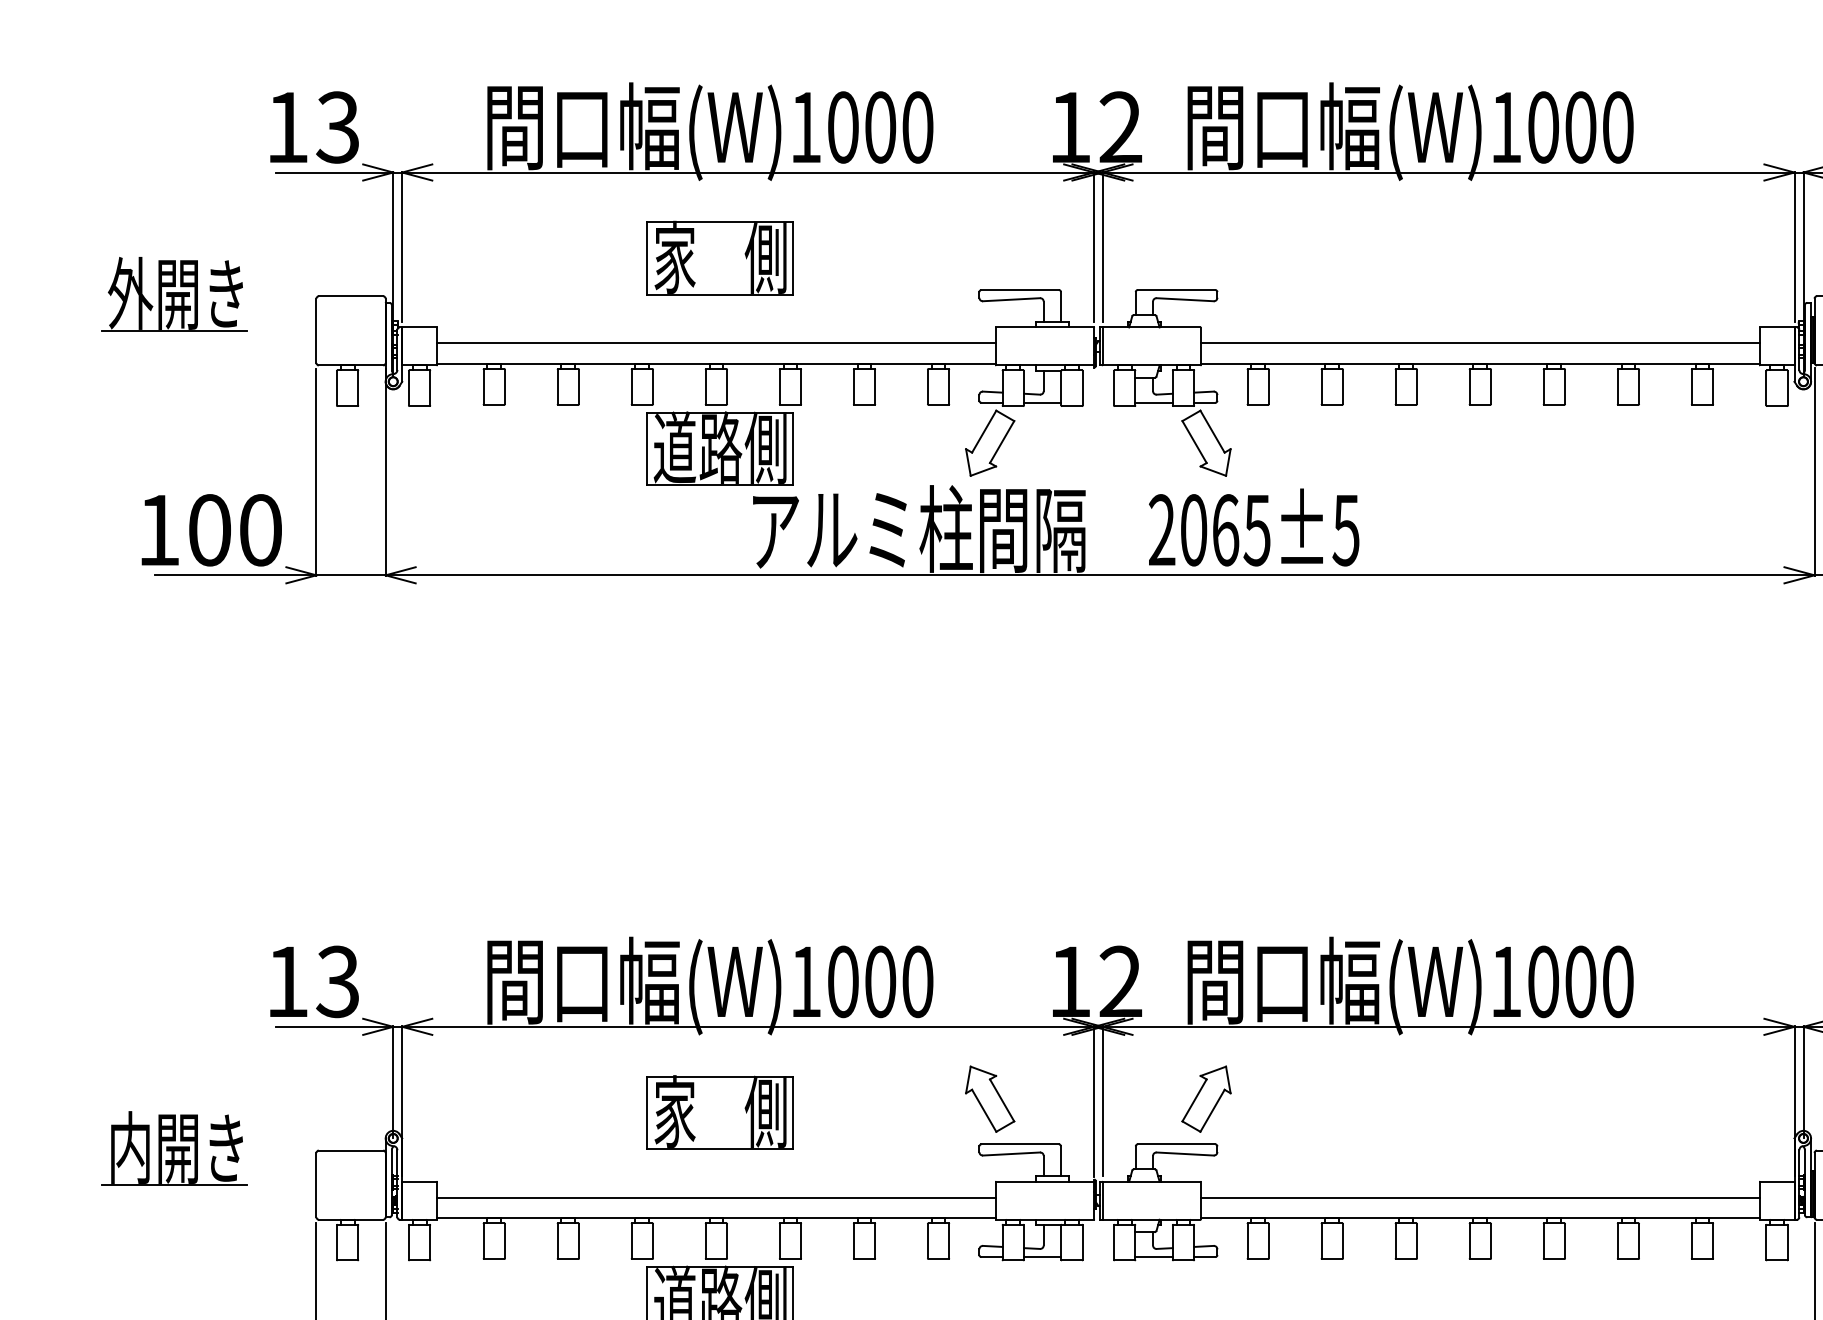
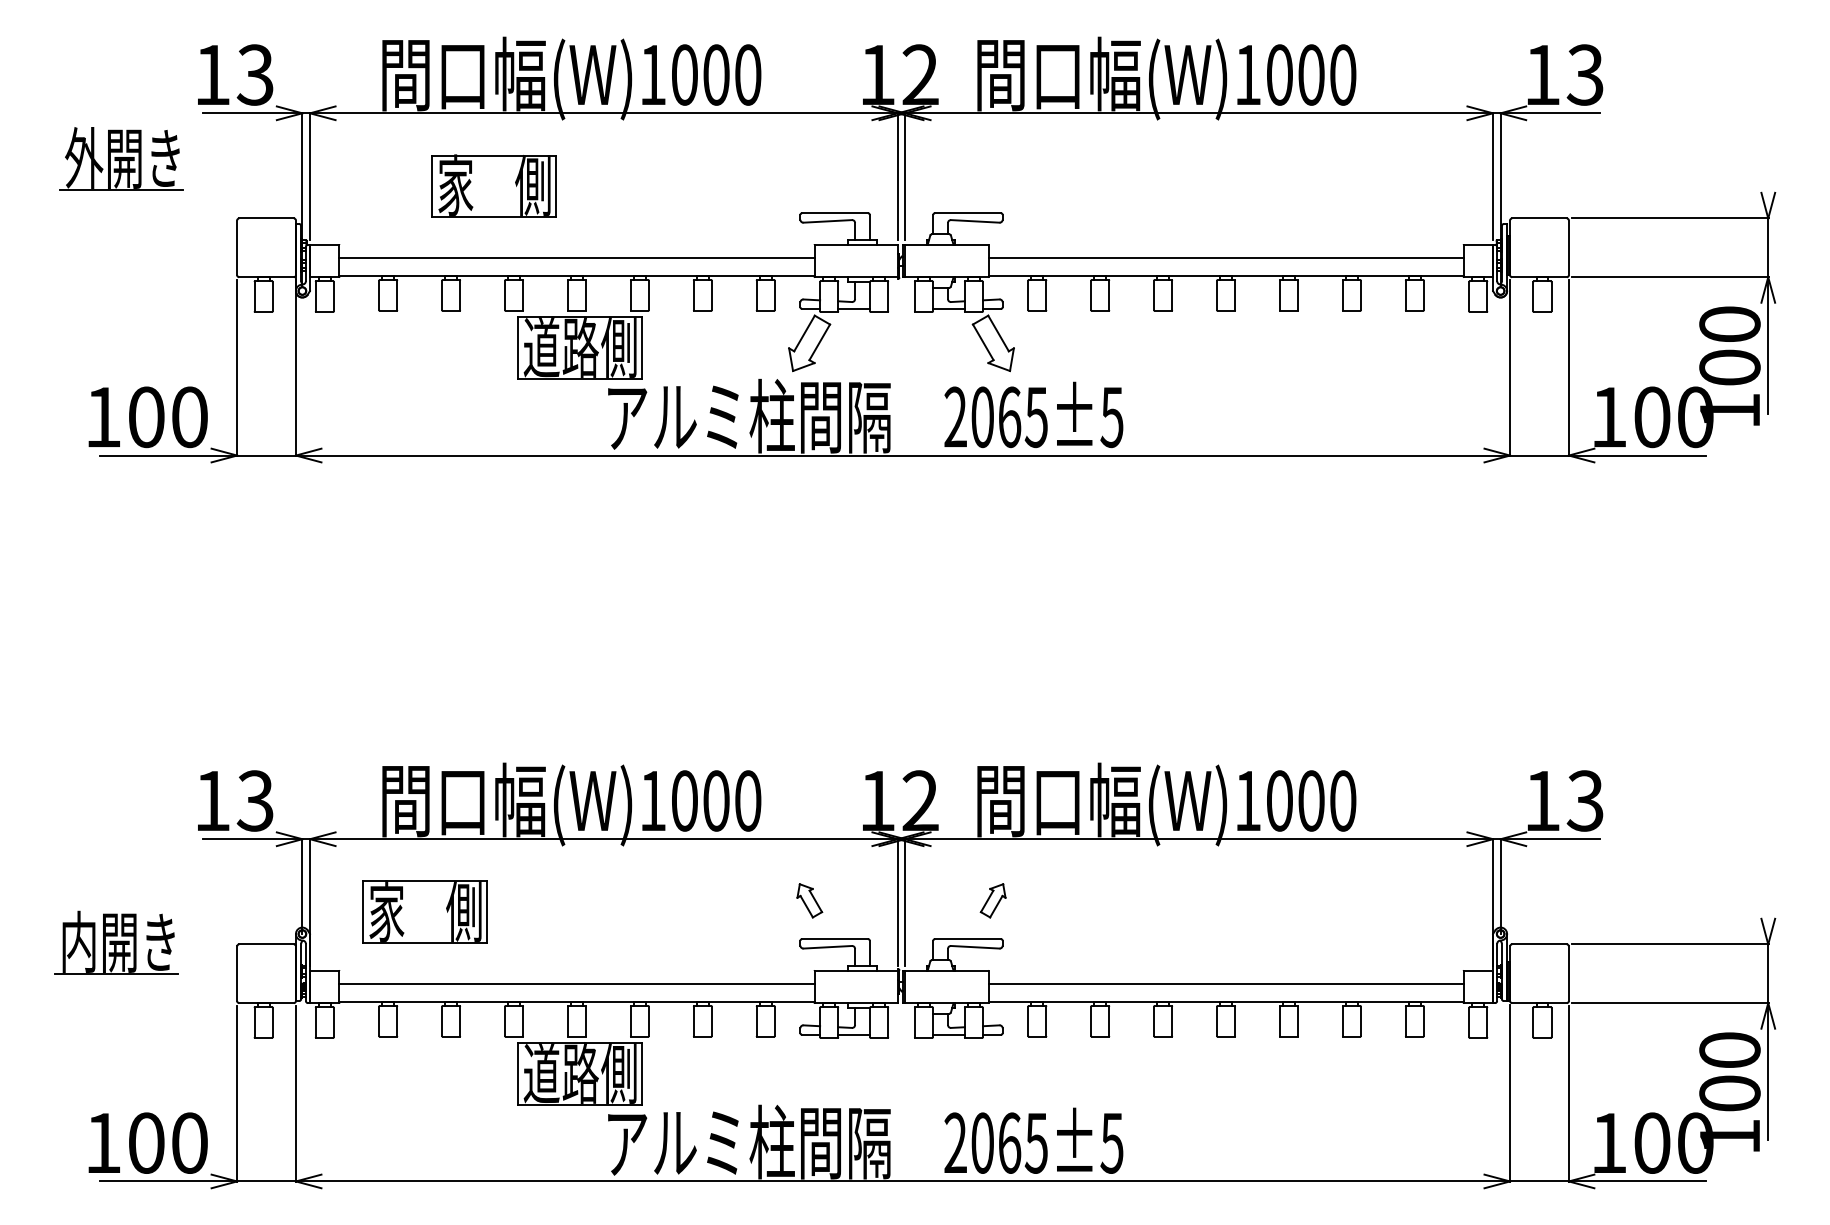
part: (719, 257) -> (493, 185), moved
part: (174, 293) -> (121, 158), moved
part: (990, 1098) -> (809, 900), size x0.6
part: (1205, 1098) -> (992, 900), size x0.6
part: (719, 1111) -> (424, 911), moved

